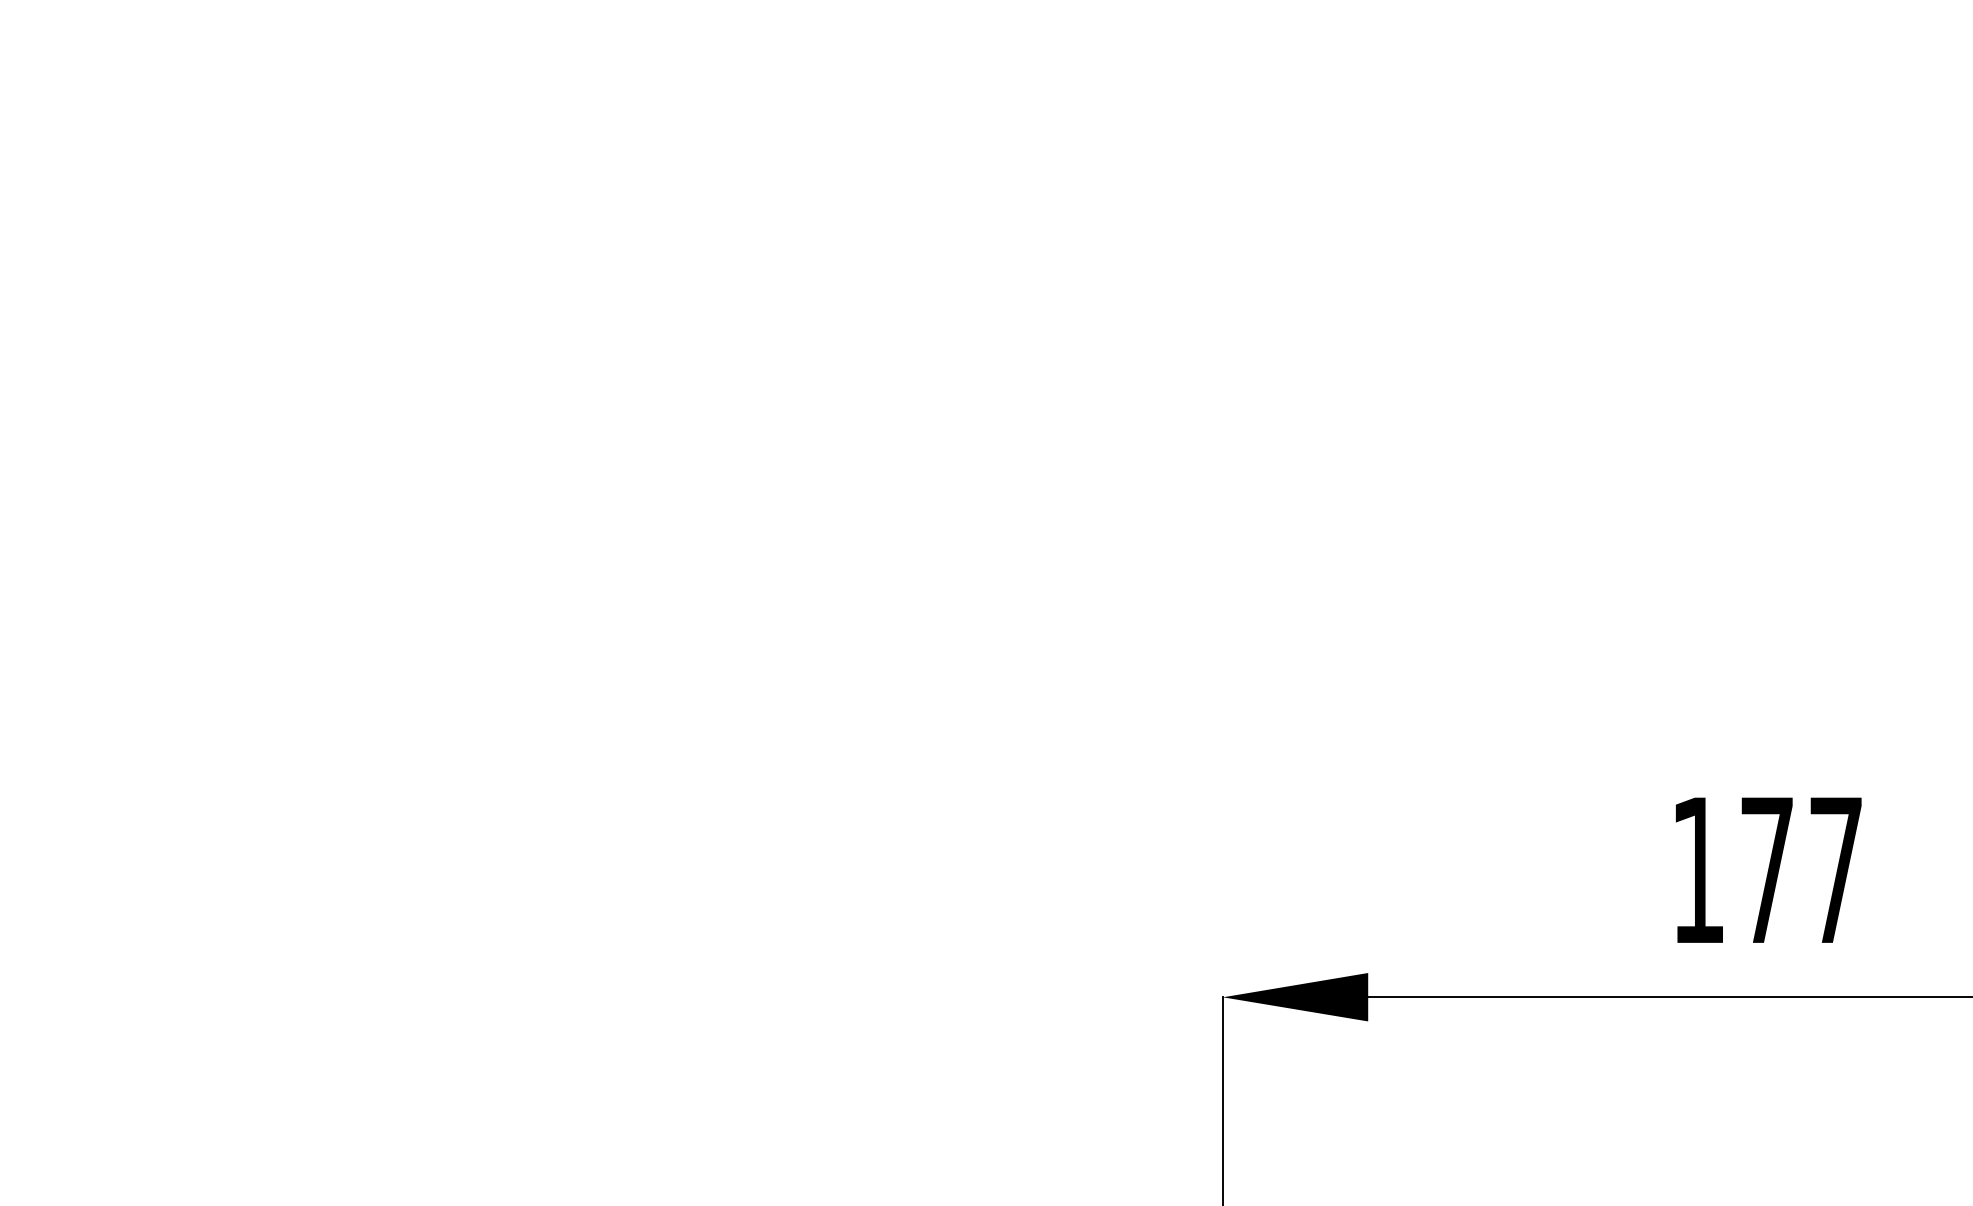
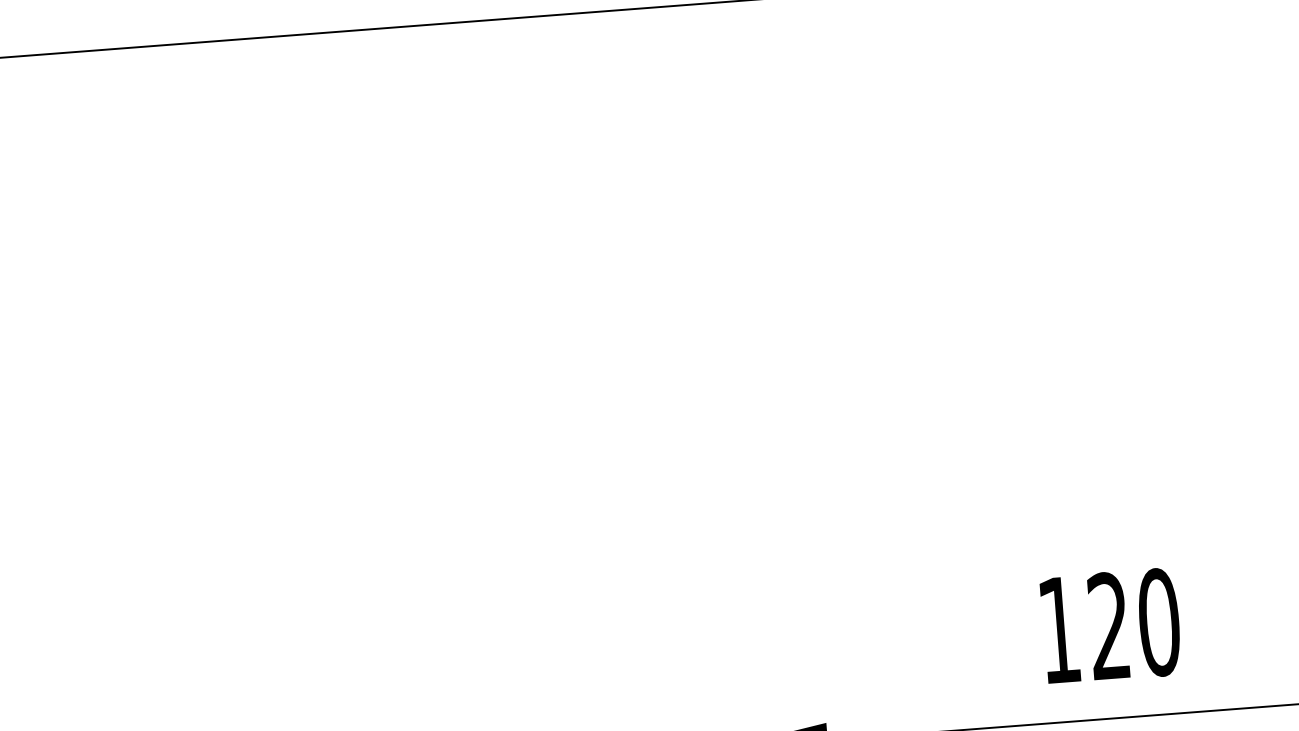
text: (1801, 870) -> (1134, 624), 177 -> 120

